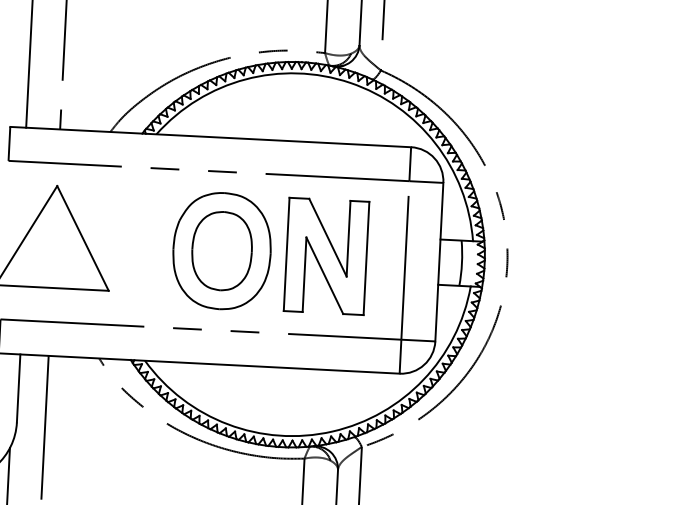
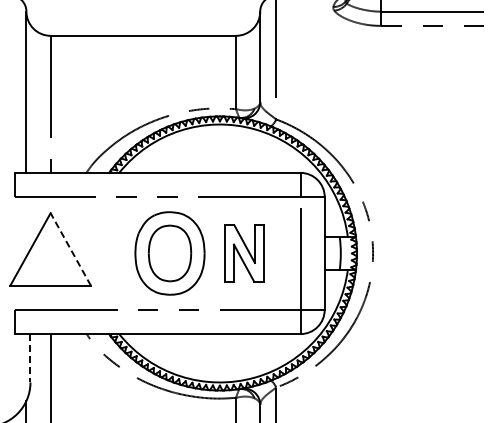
line: (82, 238) -> (70, 249), solid -> dashed
part: (326, 256) -> (244, 253), size x0.7
line: (18, 388) -> (30, 358), solid -> dashed

